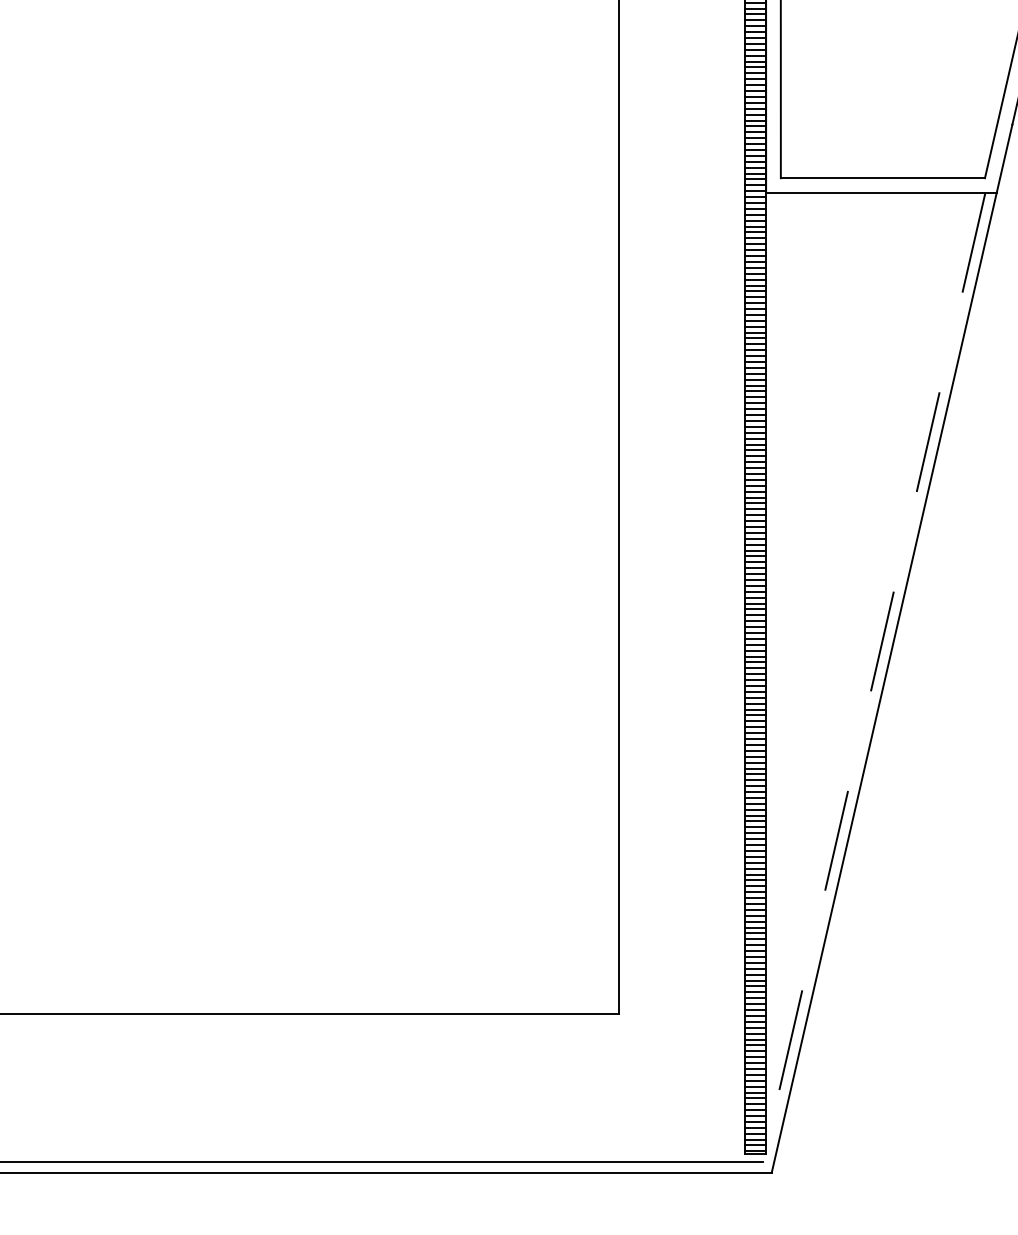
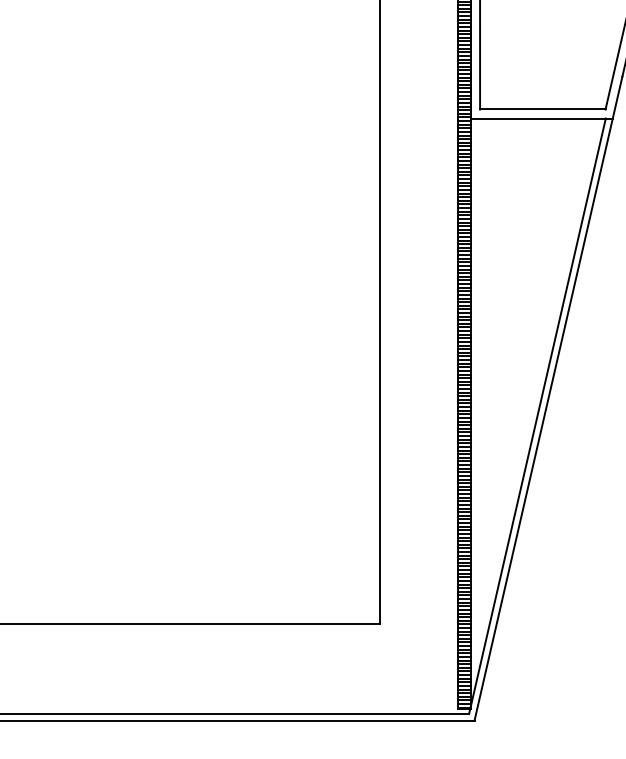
line: (874, 677) -> (537, 416), dashed -> solid

